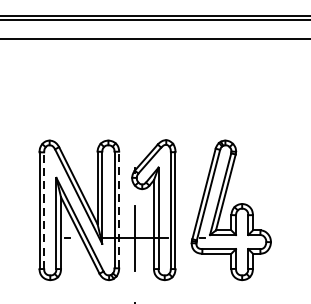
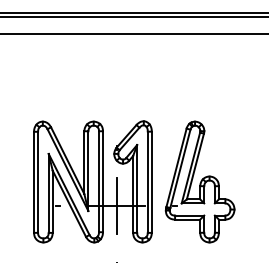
line: (44, 209) -> (38, 181), dashed -> solid
line: (119, 209) -> (103, 181), dashed -> solid

